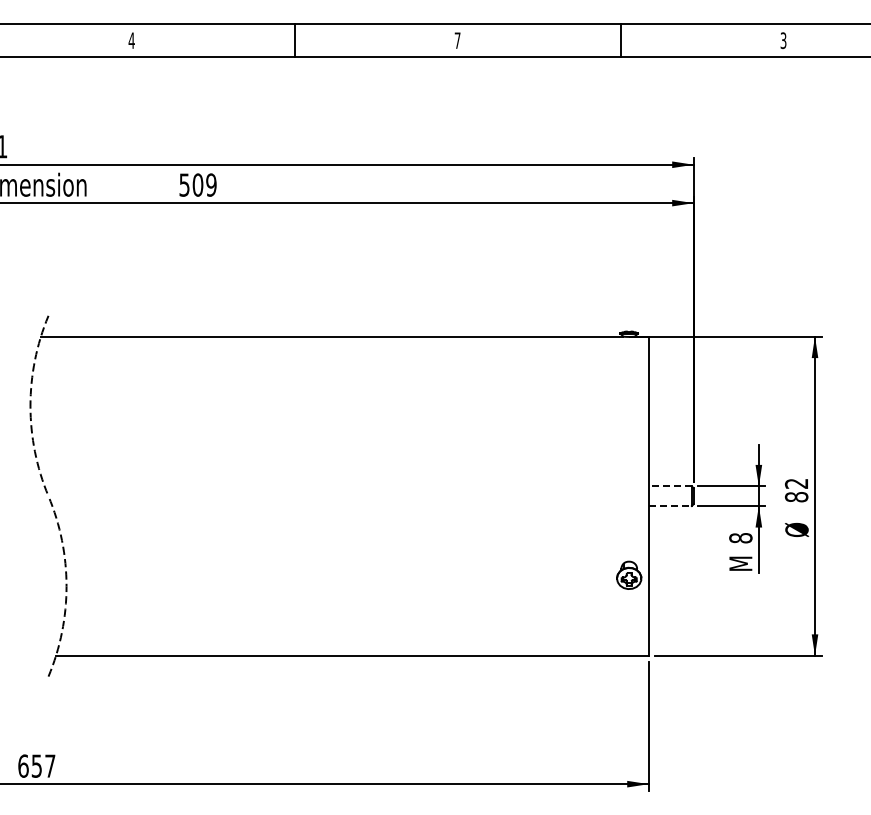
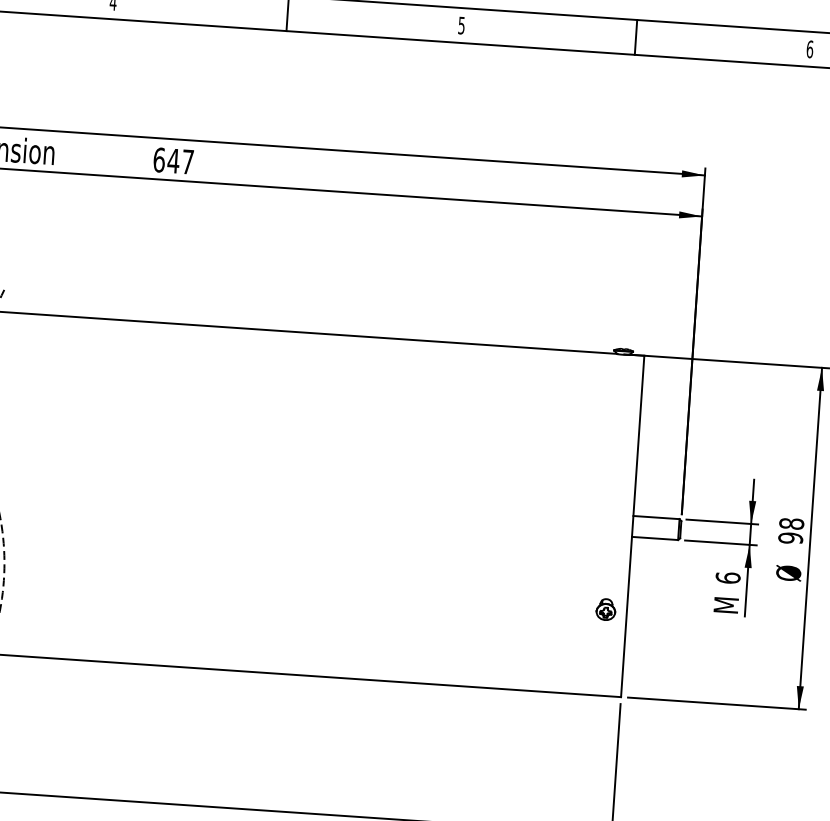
text: (457, 40) -> (461, 25), 7 -> 5
text: (783, 40) -> (809, 49), 3 -> 6
text: (197, 184) -> (173, 160), 509 -> 647
line: (670, 486) -> (656, 517), dashed -> solid
text: (796, 490) -> (791, 531), 82 -> 98
line: (670, 506) -> (655, 539), dashed -> solid
text: (740, 537) -> (727, 577), 8 -> 6
part: (628, 575) -> (605, 609), size x0.71

